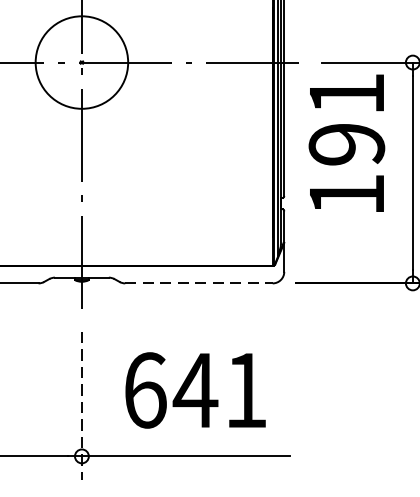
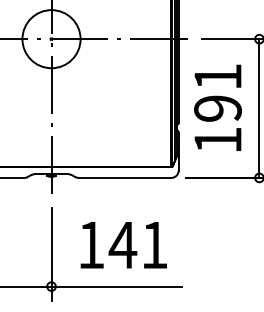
text: (346, 142) -> (217, 107), moved
line: (199, 282) -> (125, 177), dashed -> solid
text: (145, 390) -> (91, 245), 641 -> 141
line: (81, 406) -> (51, 255), dashed -> solid

